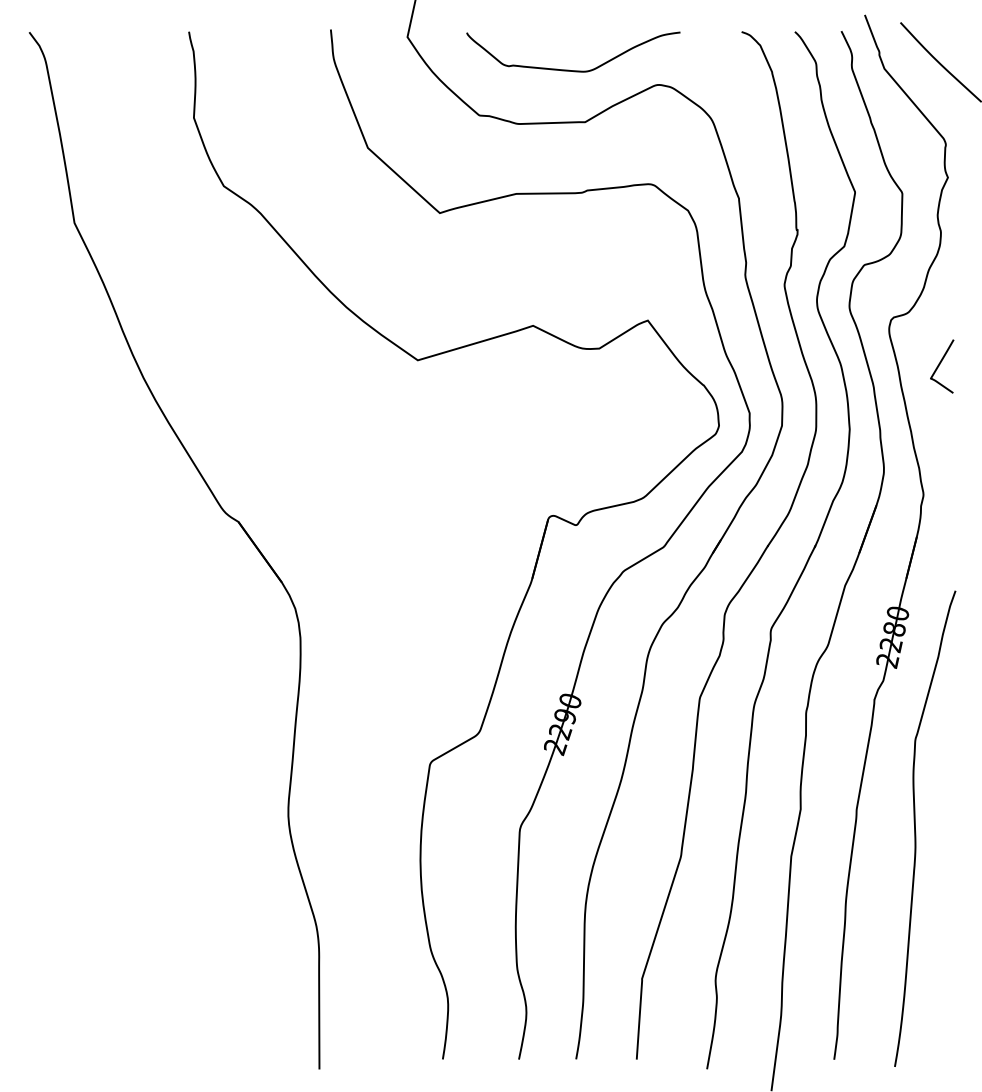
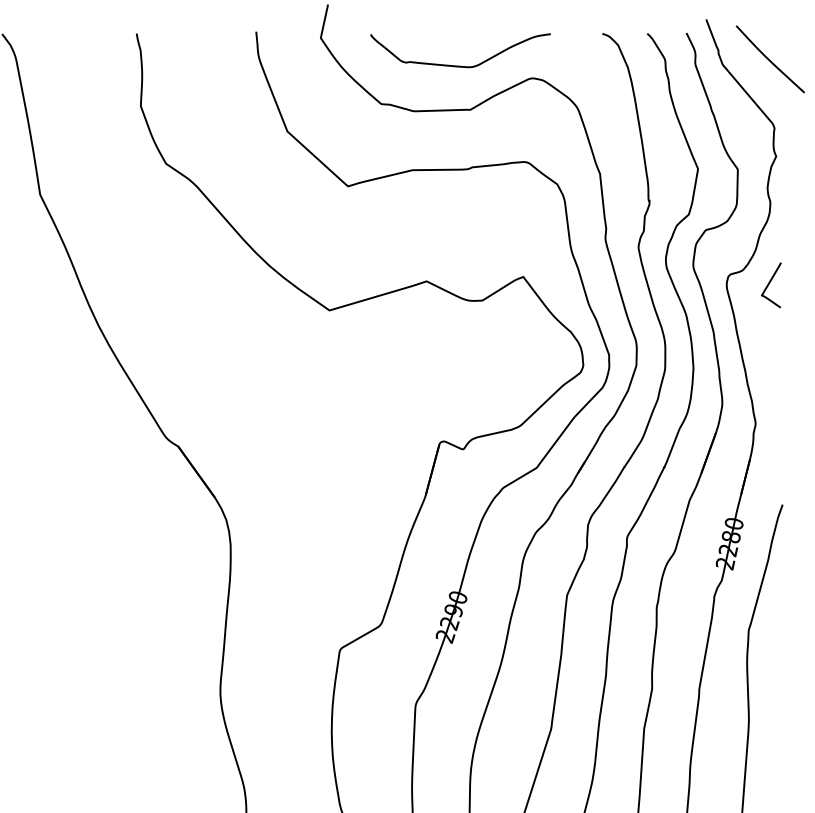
curve: (940, 364) -> (769, 283), moved

